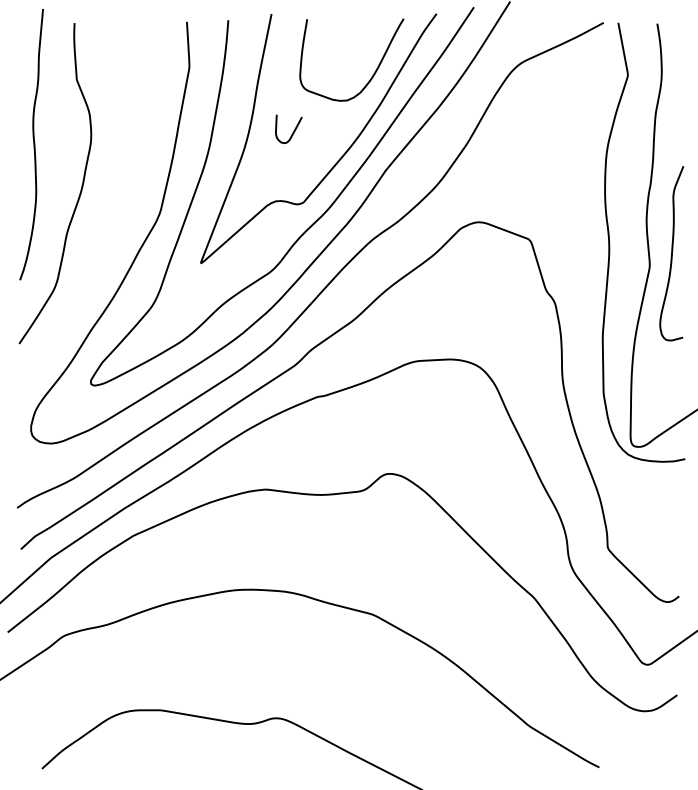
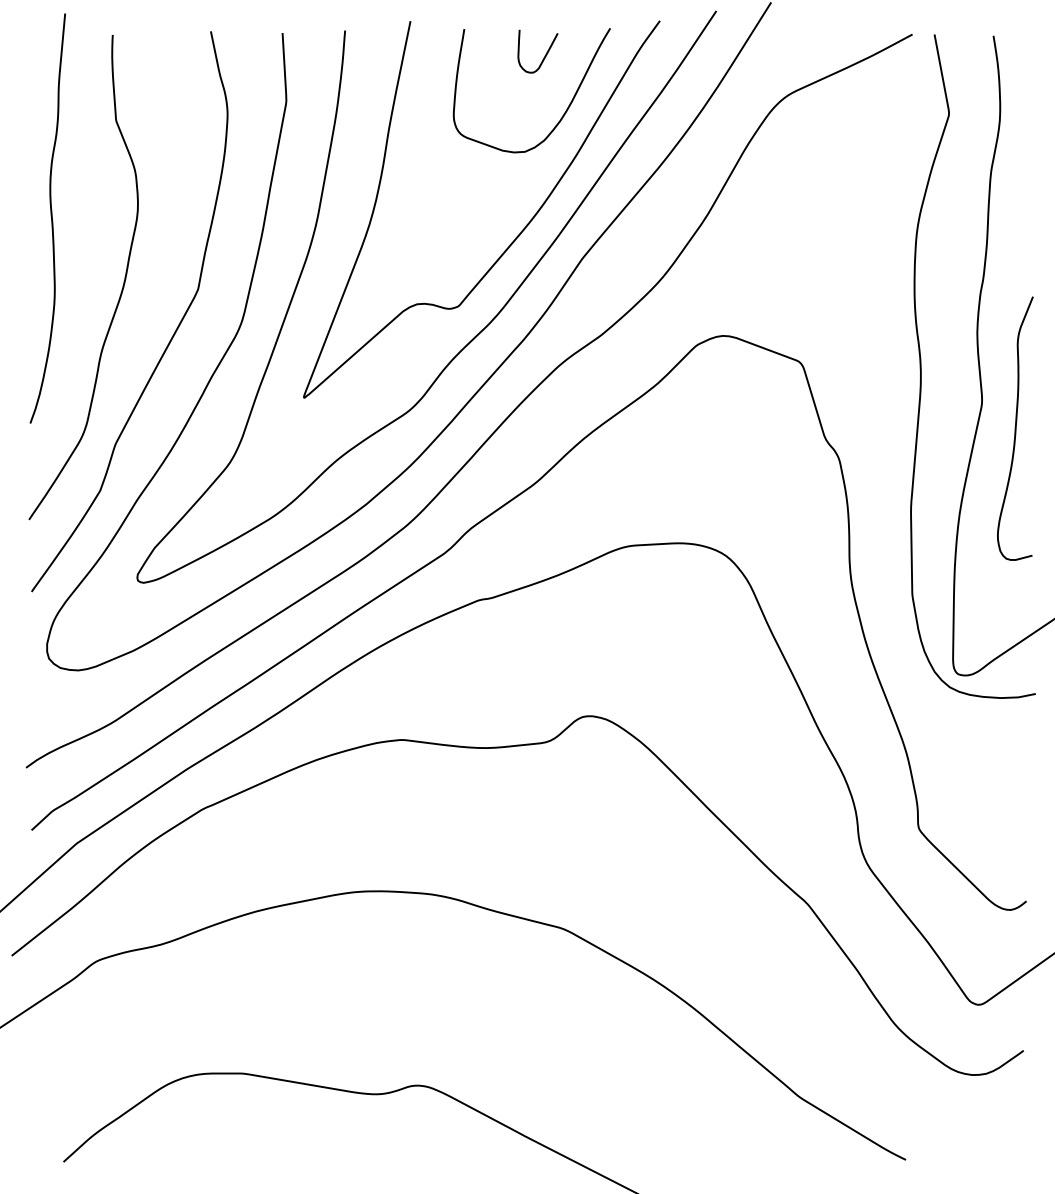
curve: (293, 130) -> (544, 53), moved
curve: (114, 220) -> (173, 333), added
curve: (671, 253) -> (1014, 428), moved

